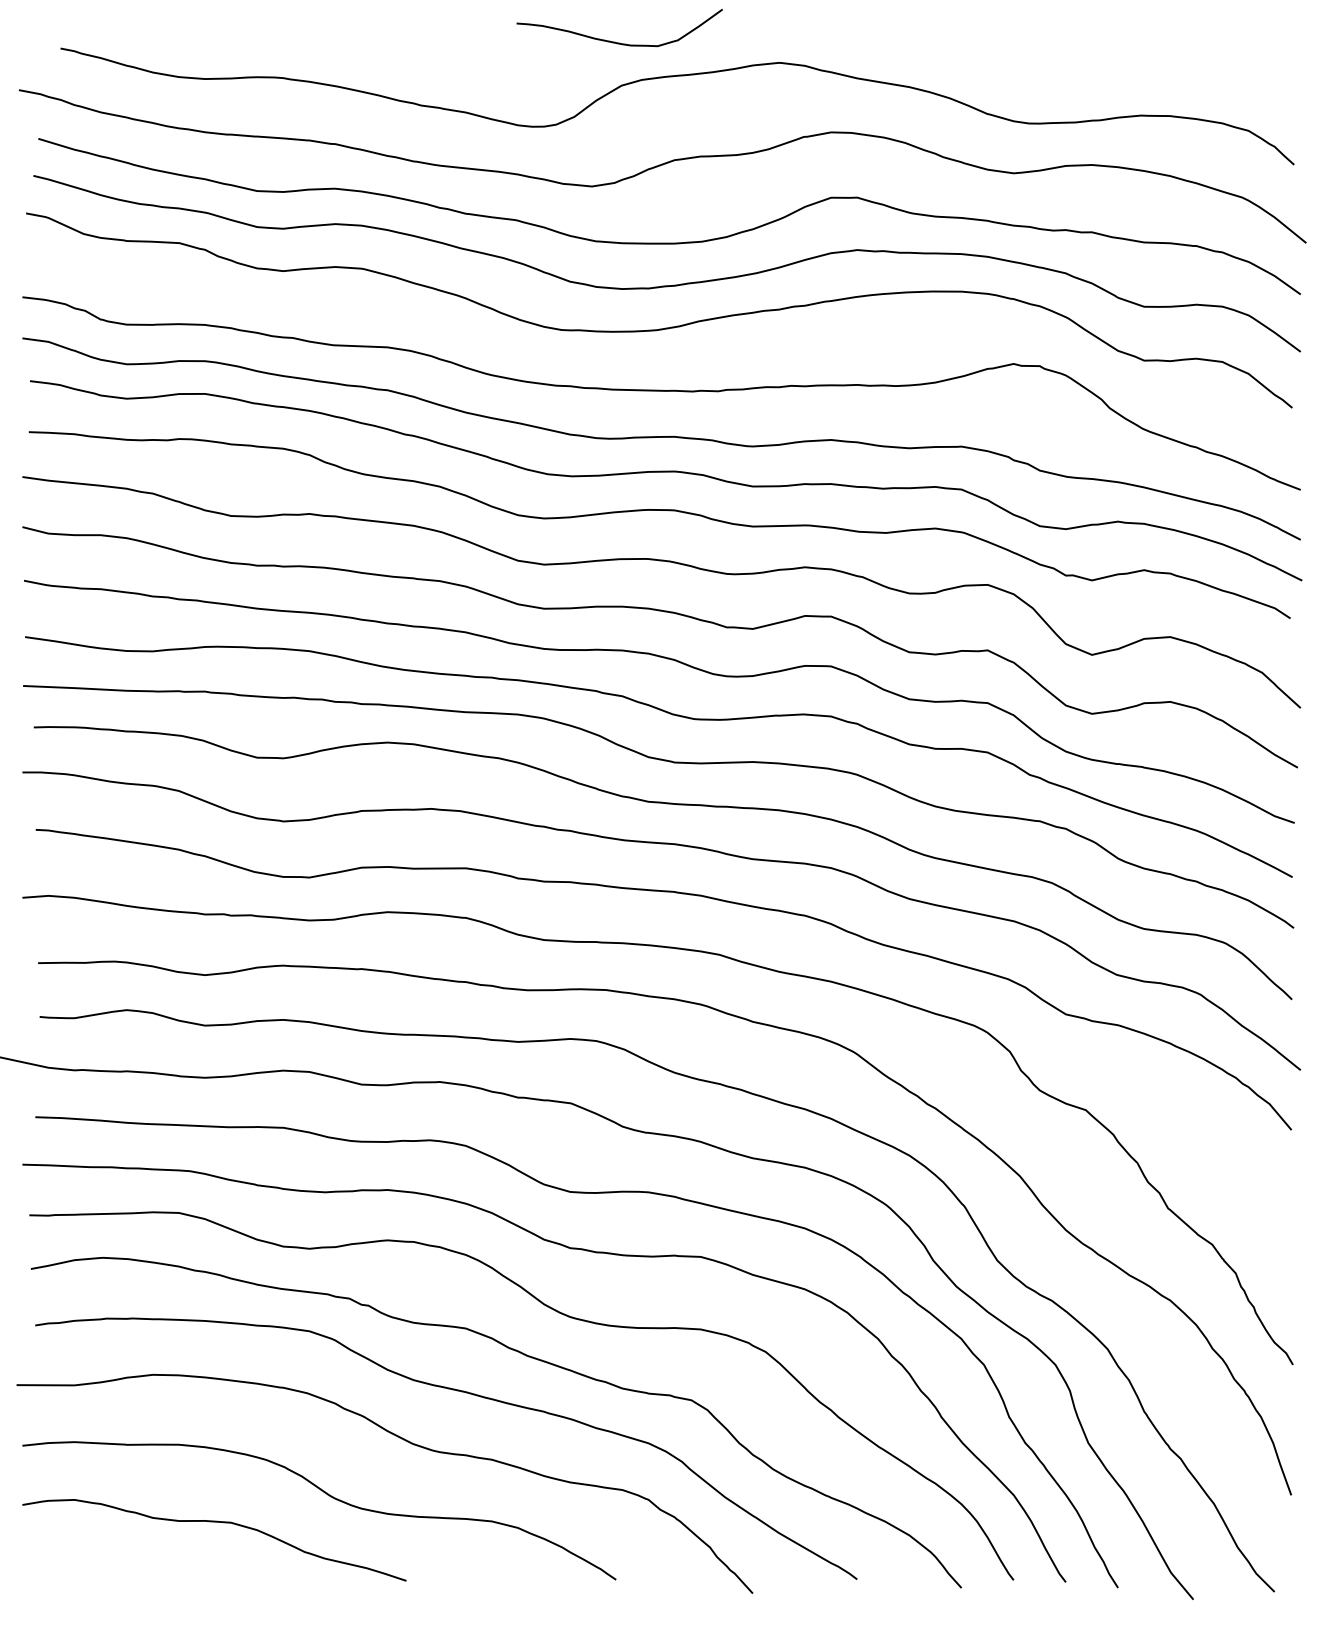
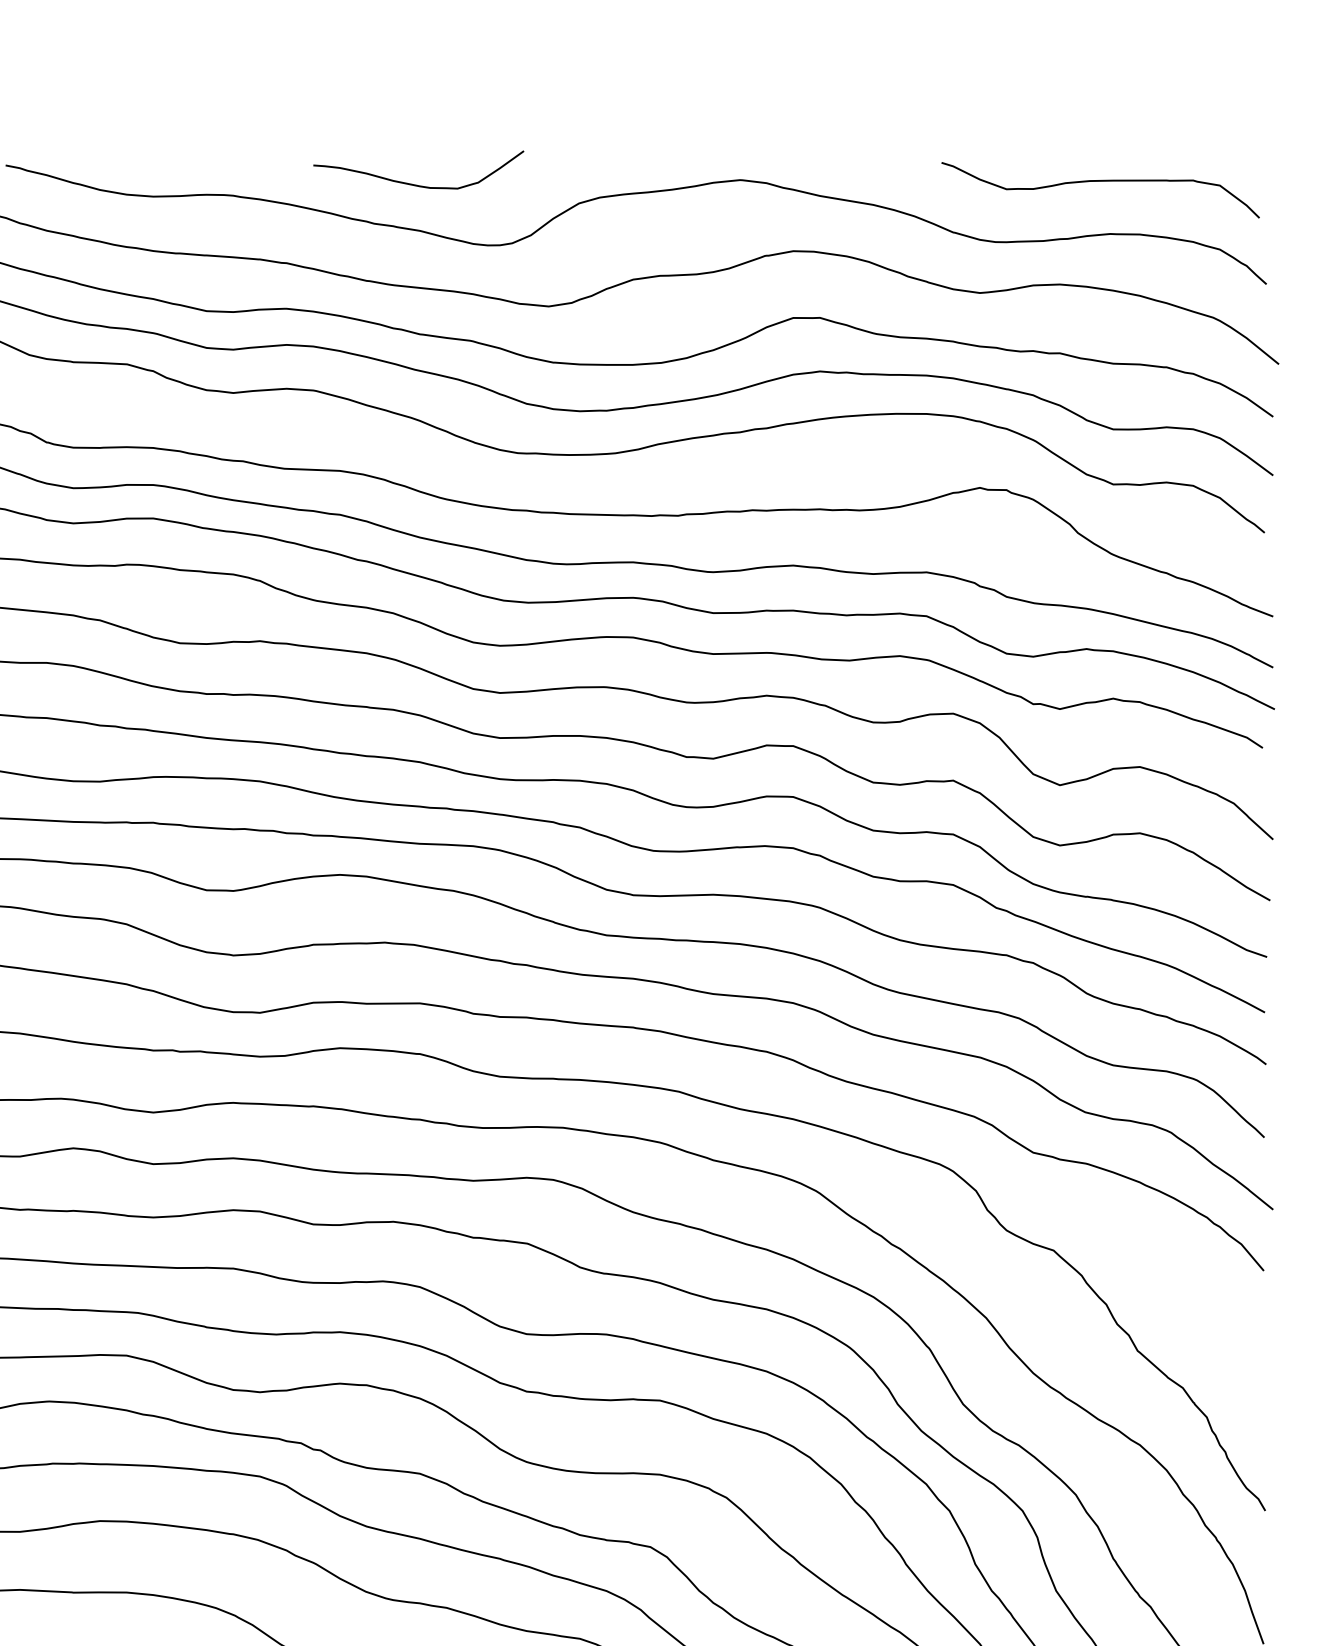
curve: (614, 41) -> (413, 183), moved
curve: (1131, 64) -> (1100, 181), added

